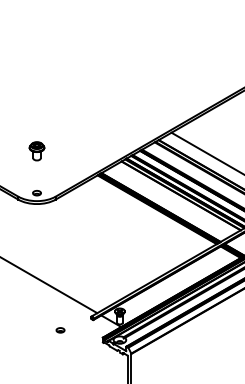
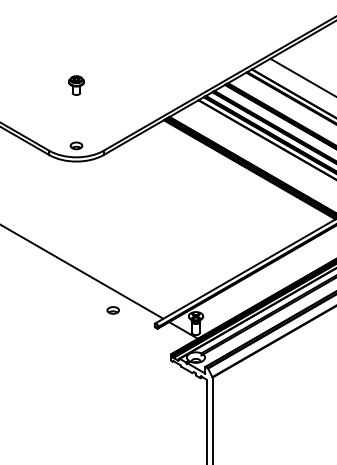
part: (36, 151) -> (75, 85), size x0.71
part: (60, 330) -> (113, 310), moved

